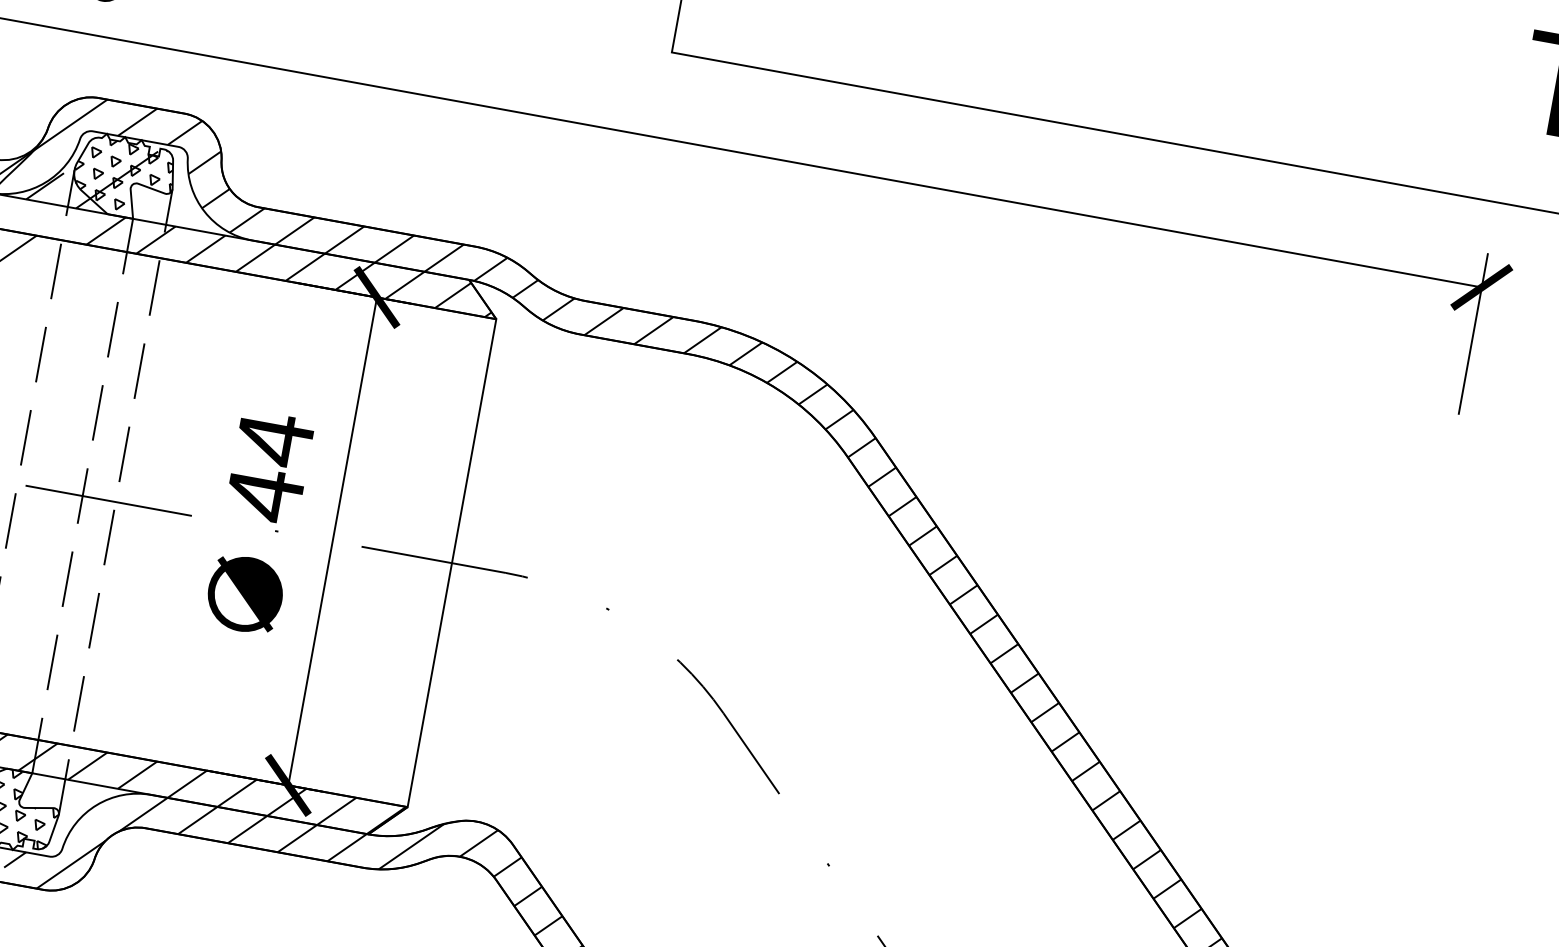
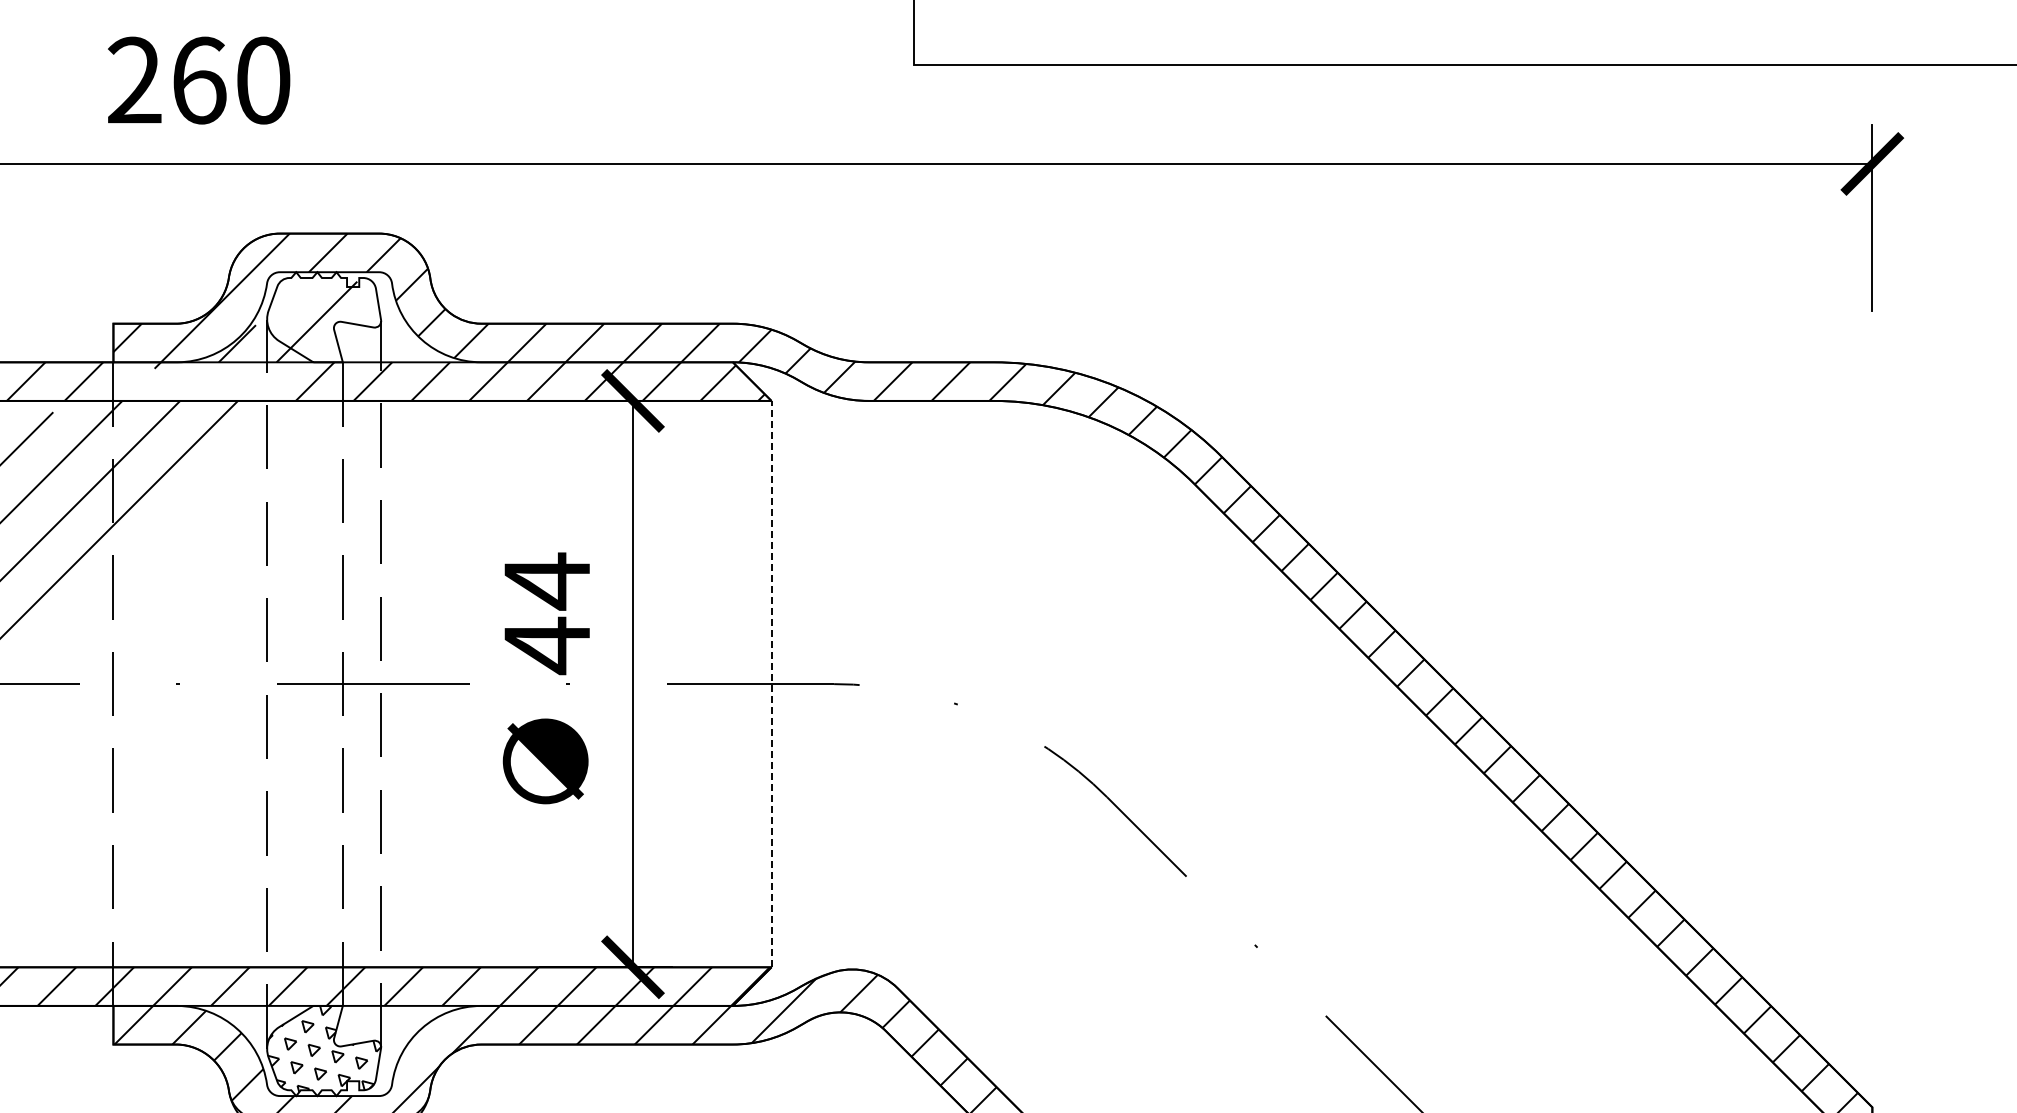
hatch: (123, 176) -> (323, 316), removed
line: (452, 562) -> (771, 683), solid -> dashed

